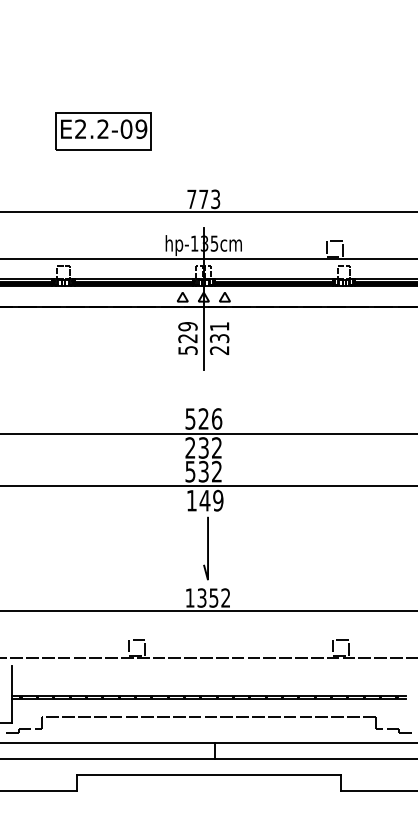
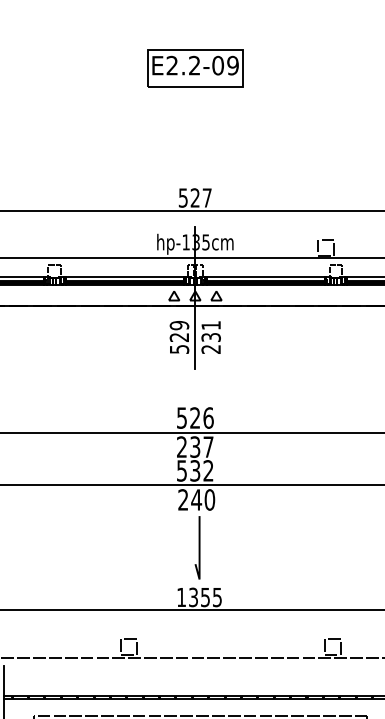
part: (103, 131) -> (195, 67), moved
text: (203, 199) -> (195, 198), 773 -> 527
text: (216, 447) -> (208, 446), 232 -> 237
text: (204, 500) -> (196, 499), 149 -> 240
text: (225, 597) -> (217, 596), 1352 -> 1355

